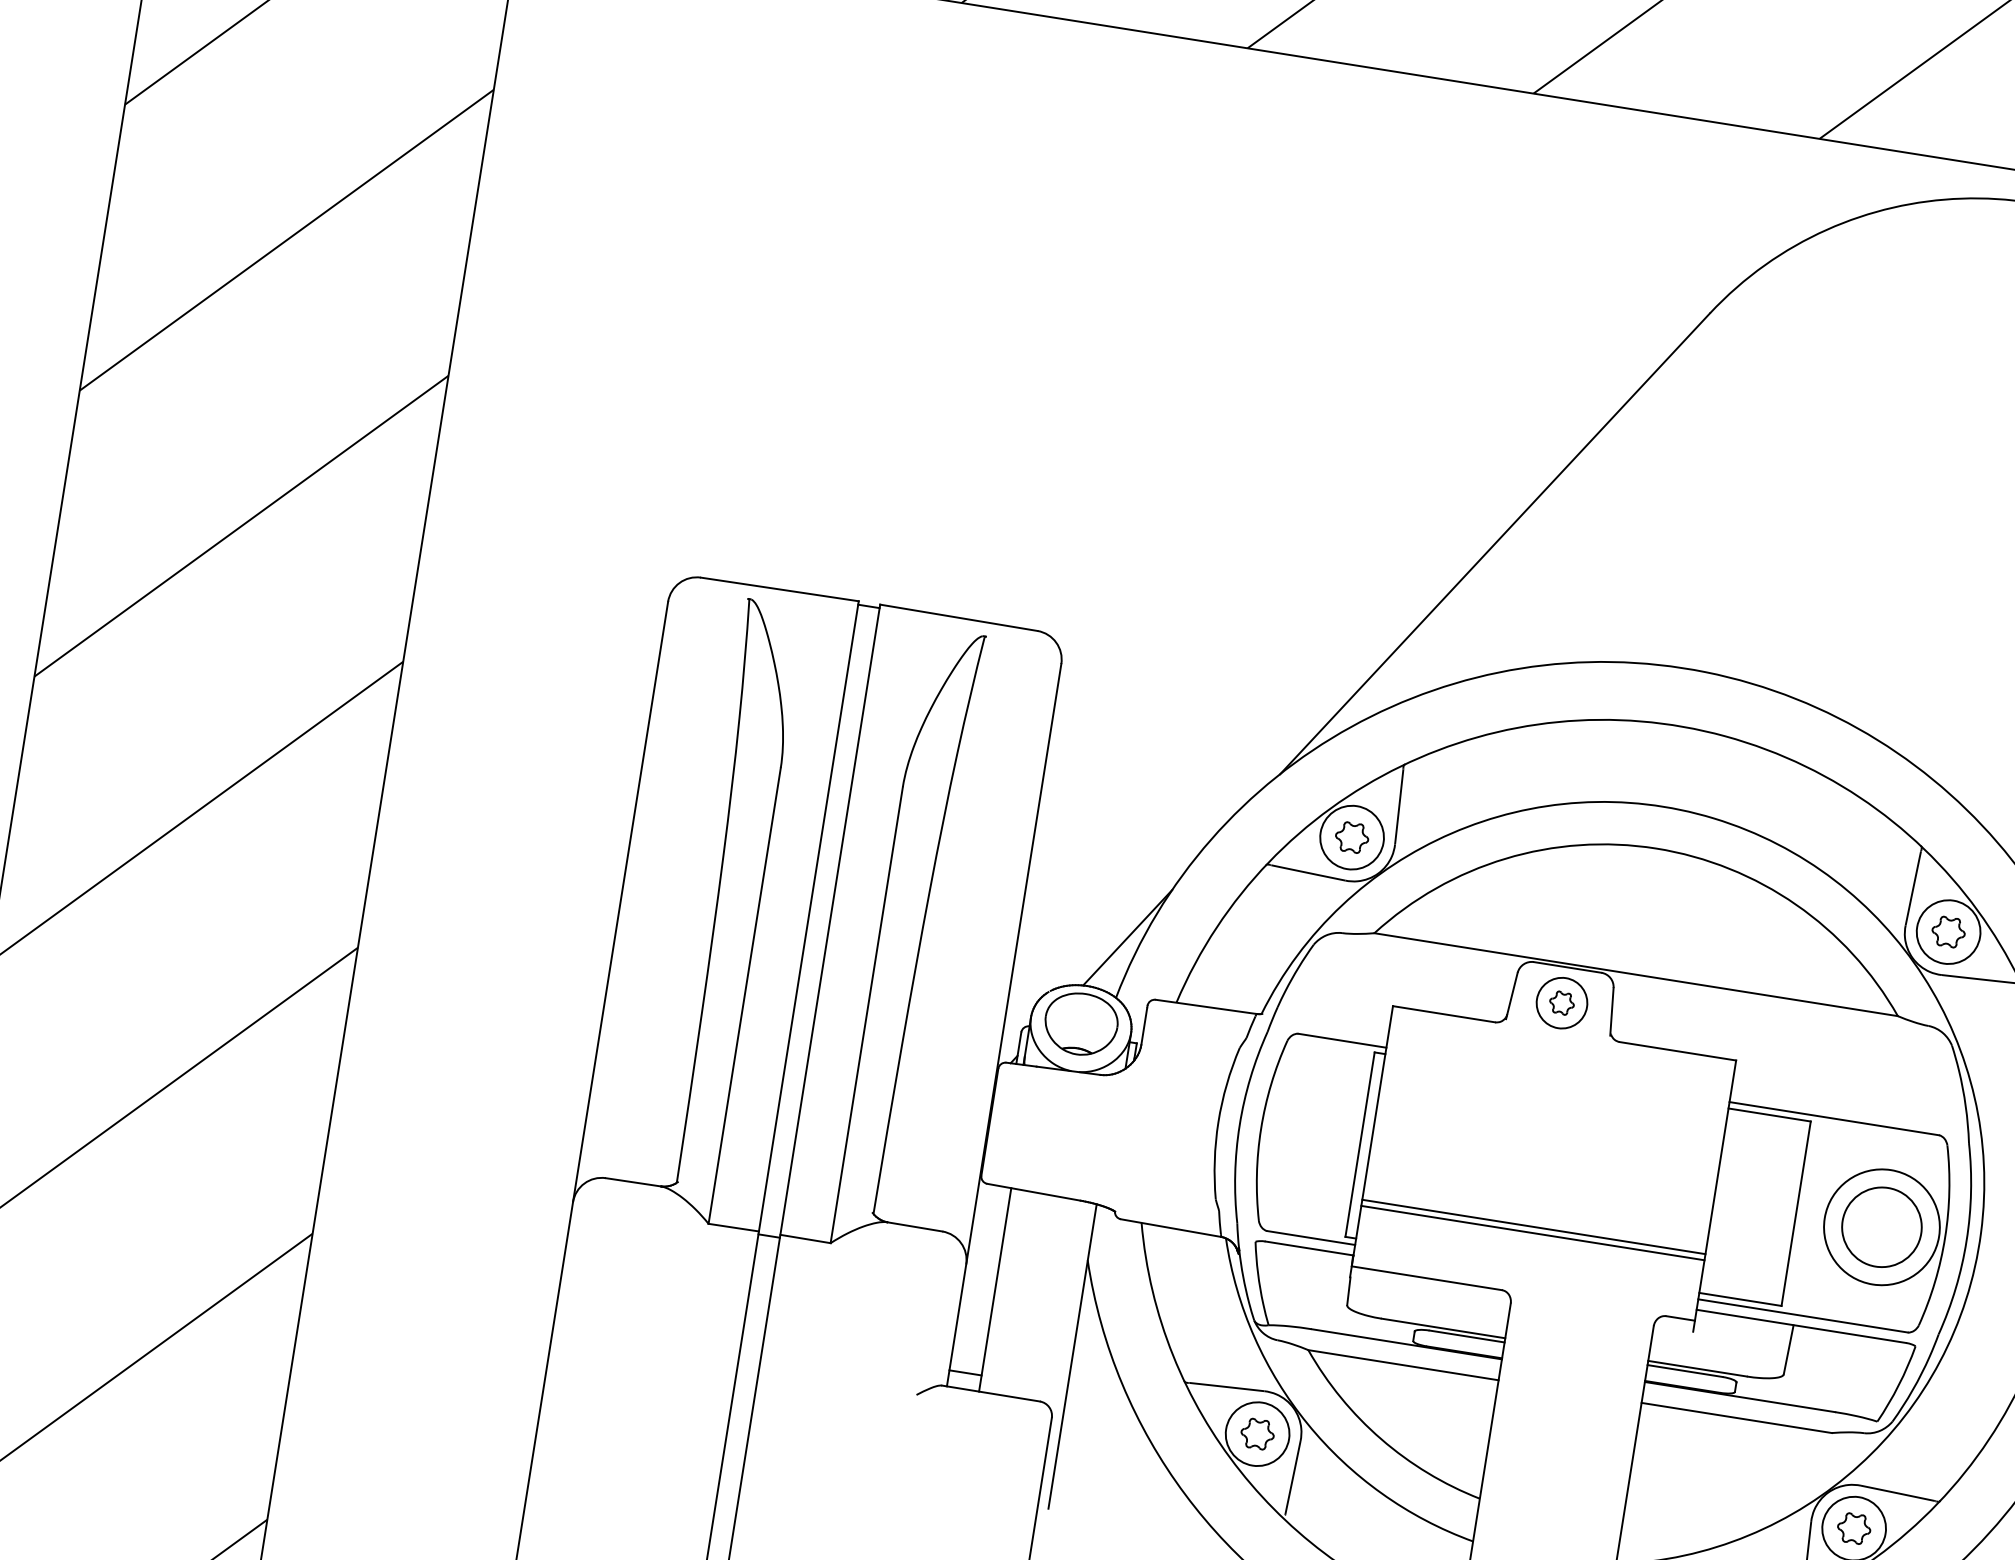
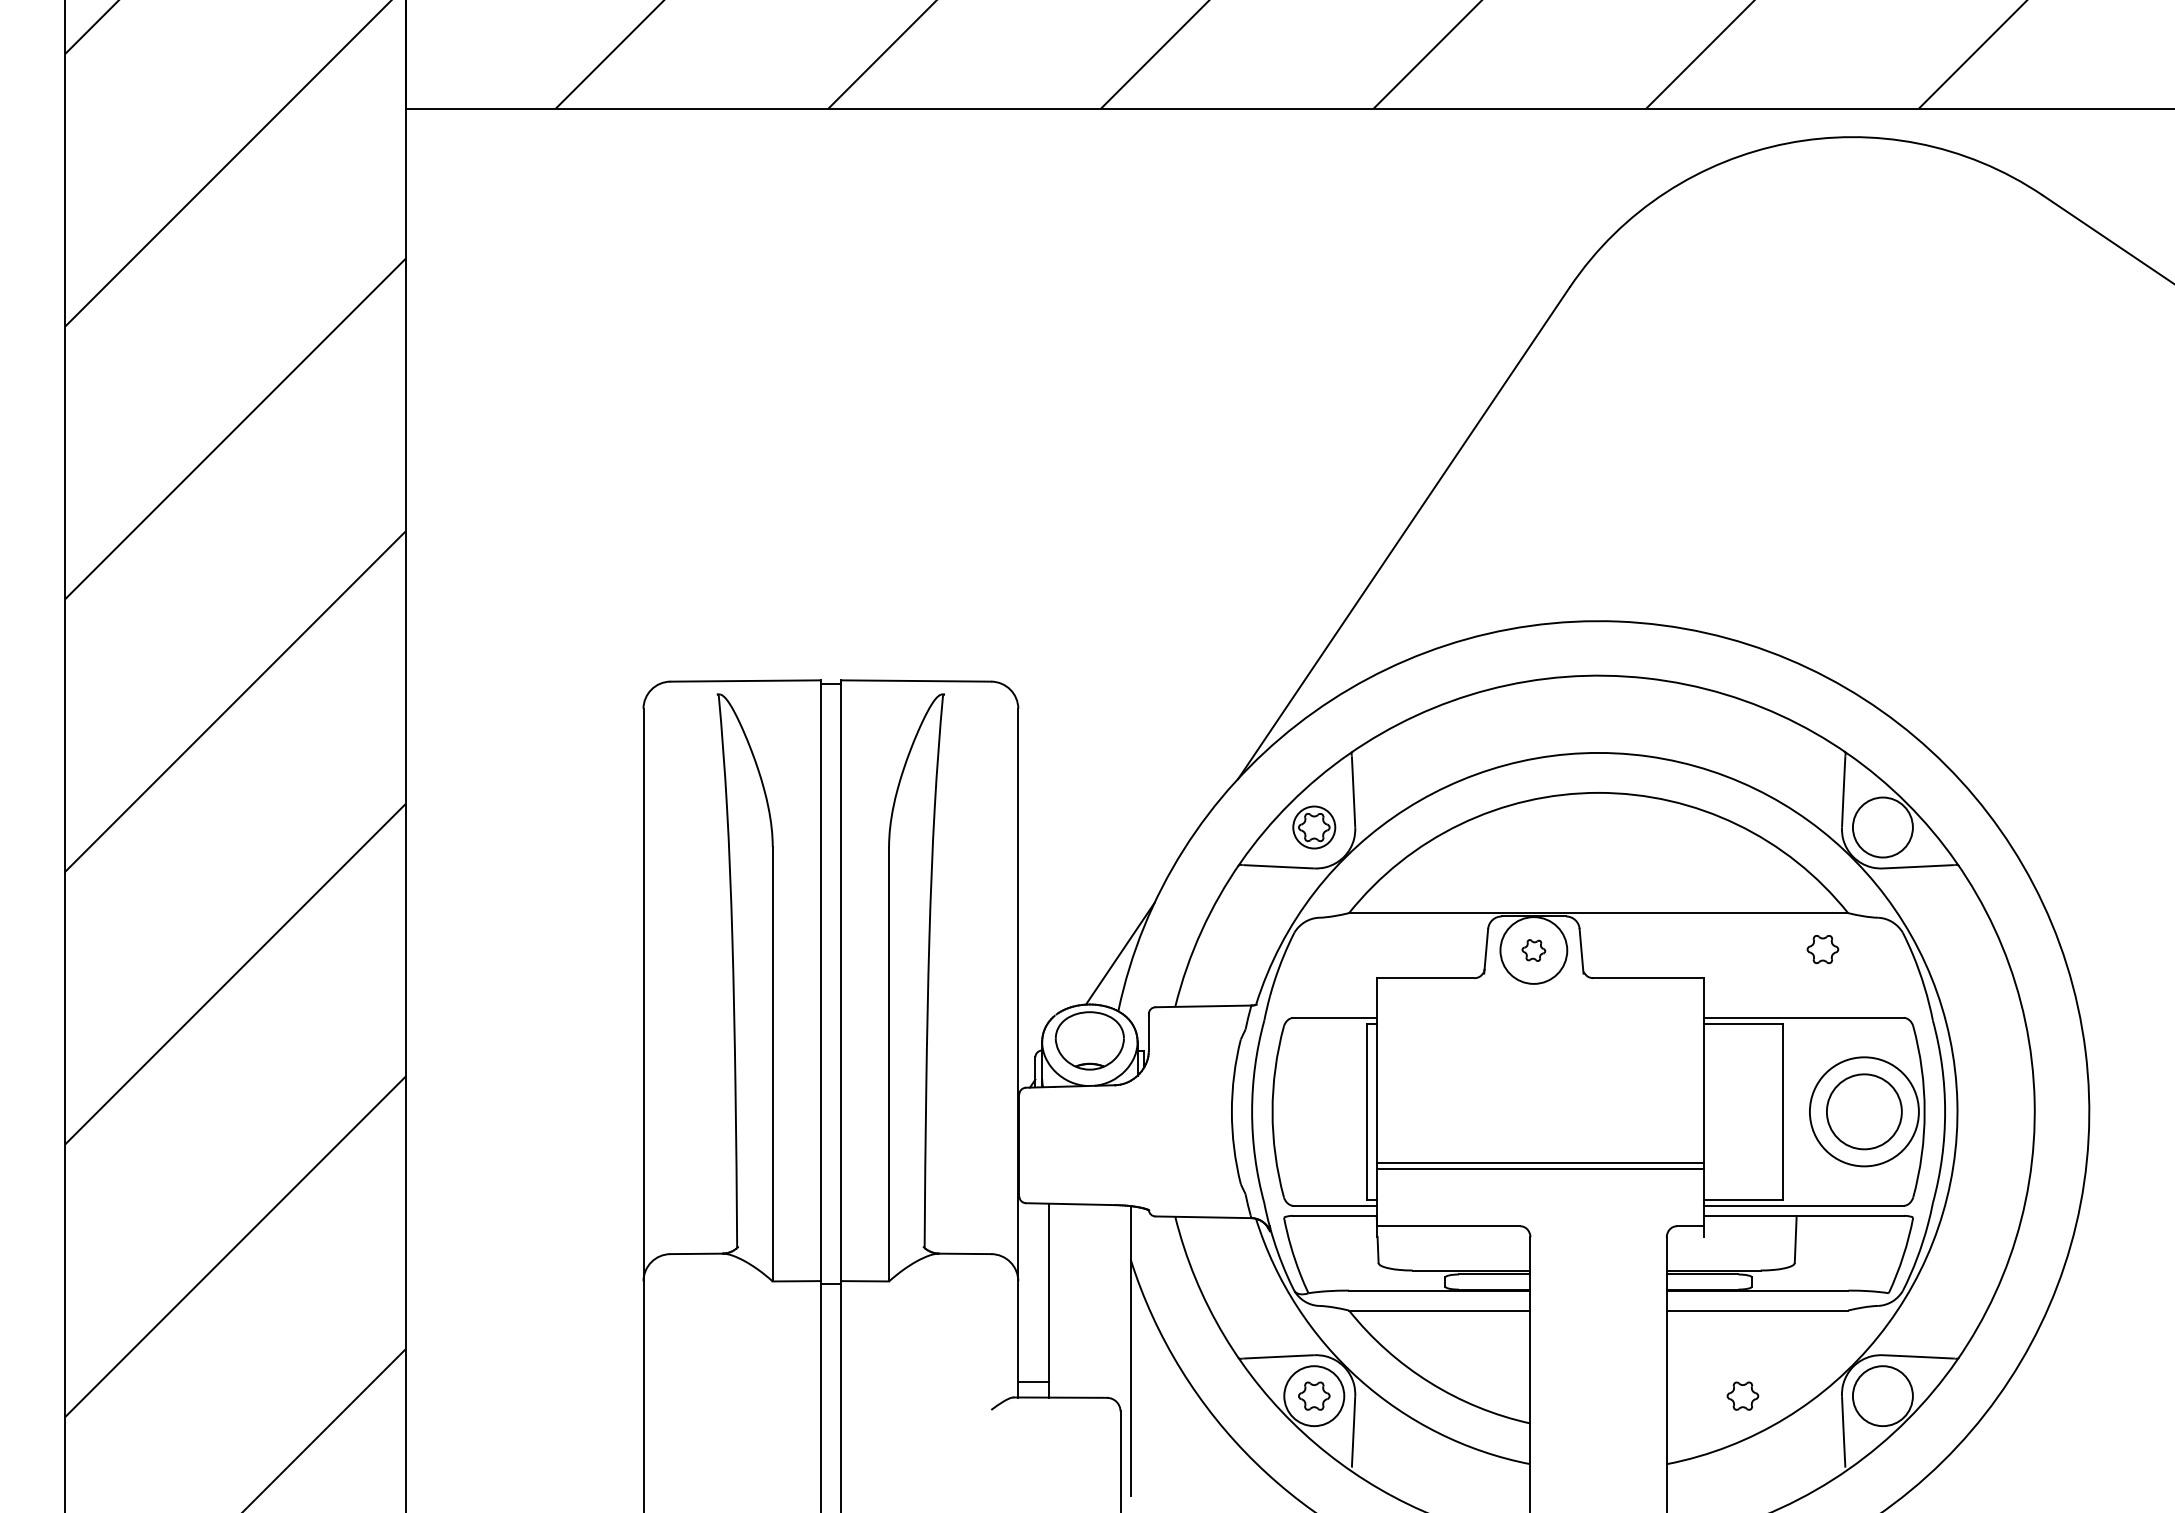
circle: (1352, 837) -> (1314, 827), size x0.7
part: (1948, 932) -> (1822, 949), moved
circle: (1561, 1003) -> (1533, 950), size x1.4
part: (1853, 1527) -> (1742, 1395), moved

